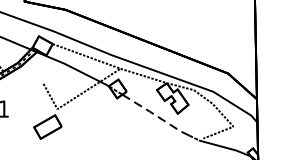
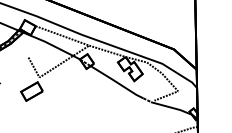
line: (156, 115) -> (117, 82), dashed -> solid

